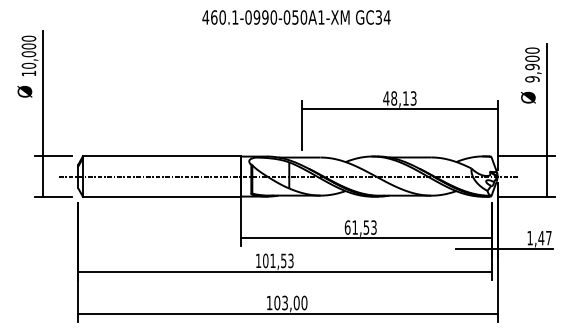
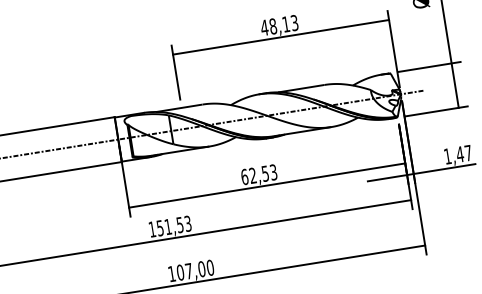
text: (354, 227) -> (252, 175), 61,53 -> 62,53
text: (265, 260) -> (159, 227), 101,53 -> 151,53
text: (284, 302) -> (188, 270), 103,00 -> 107,00

